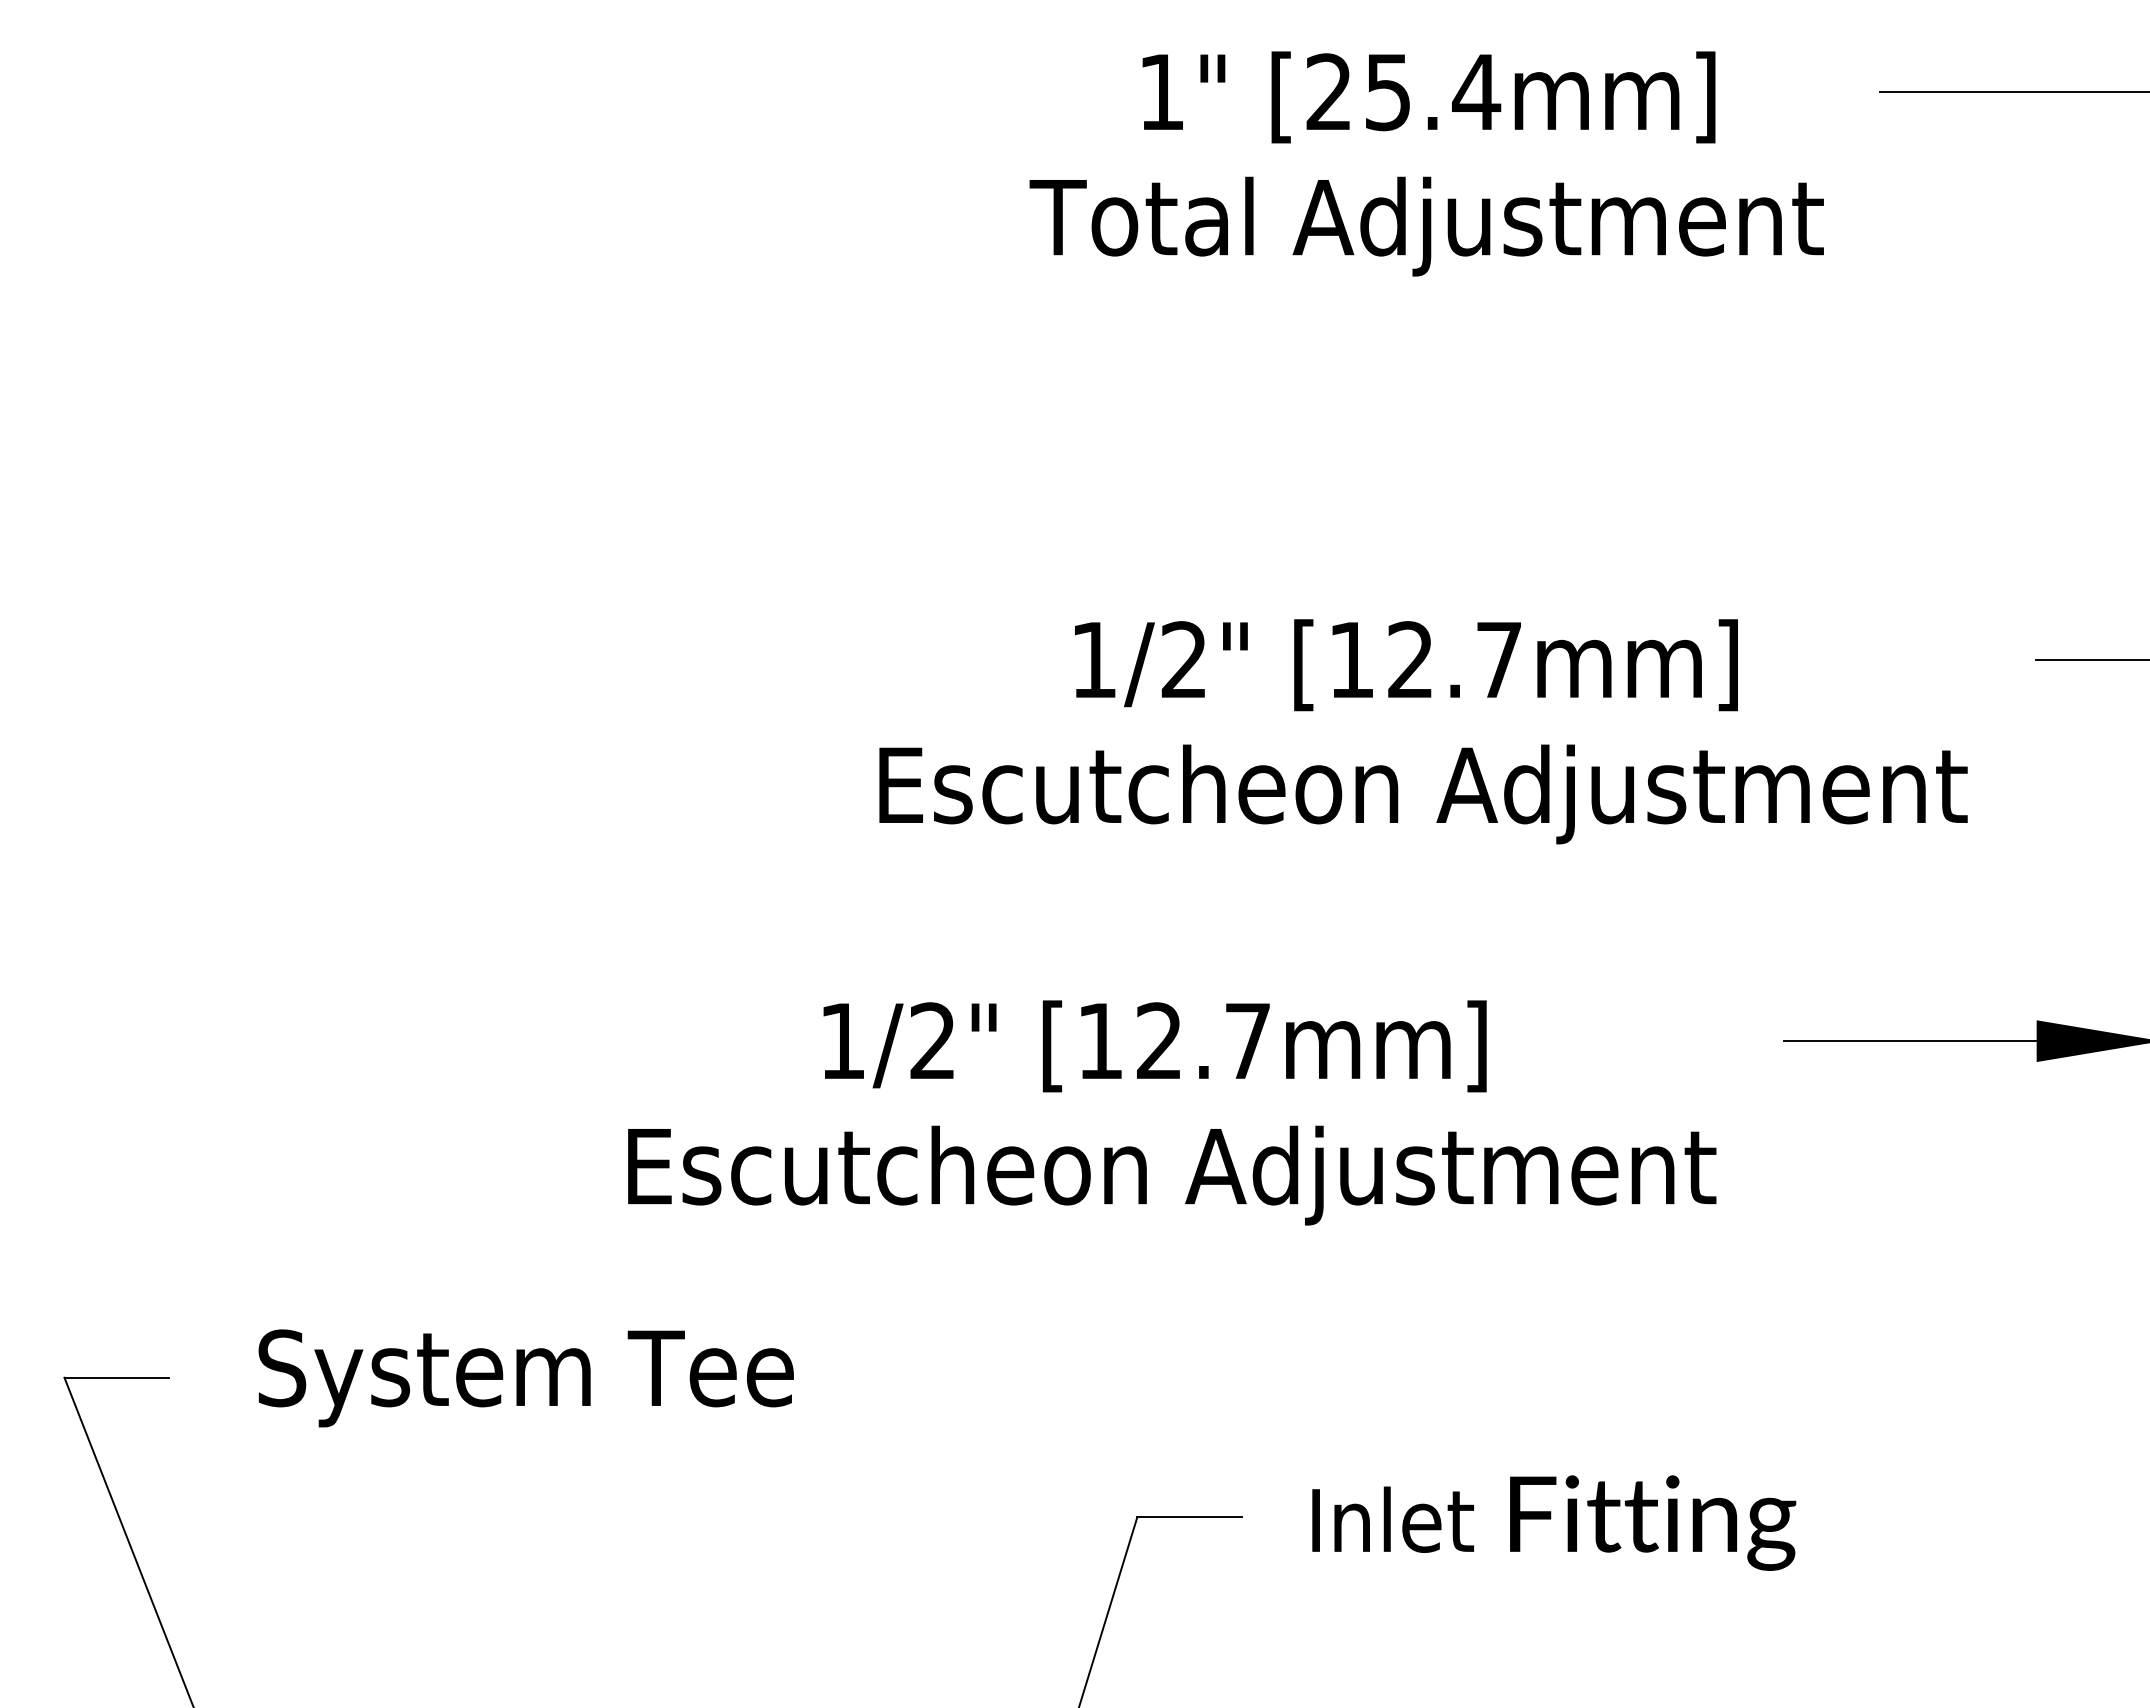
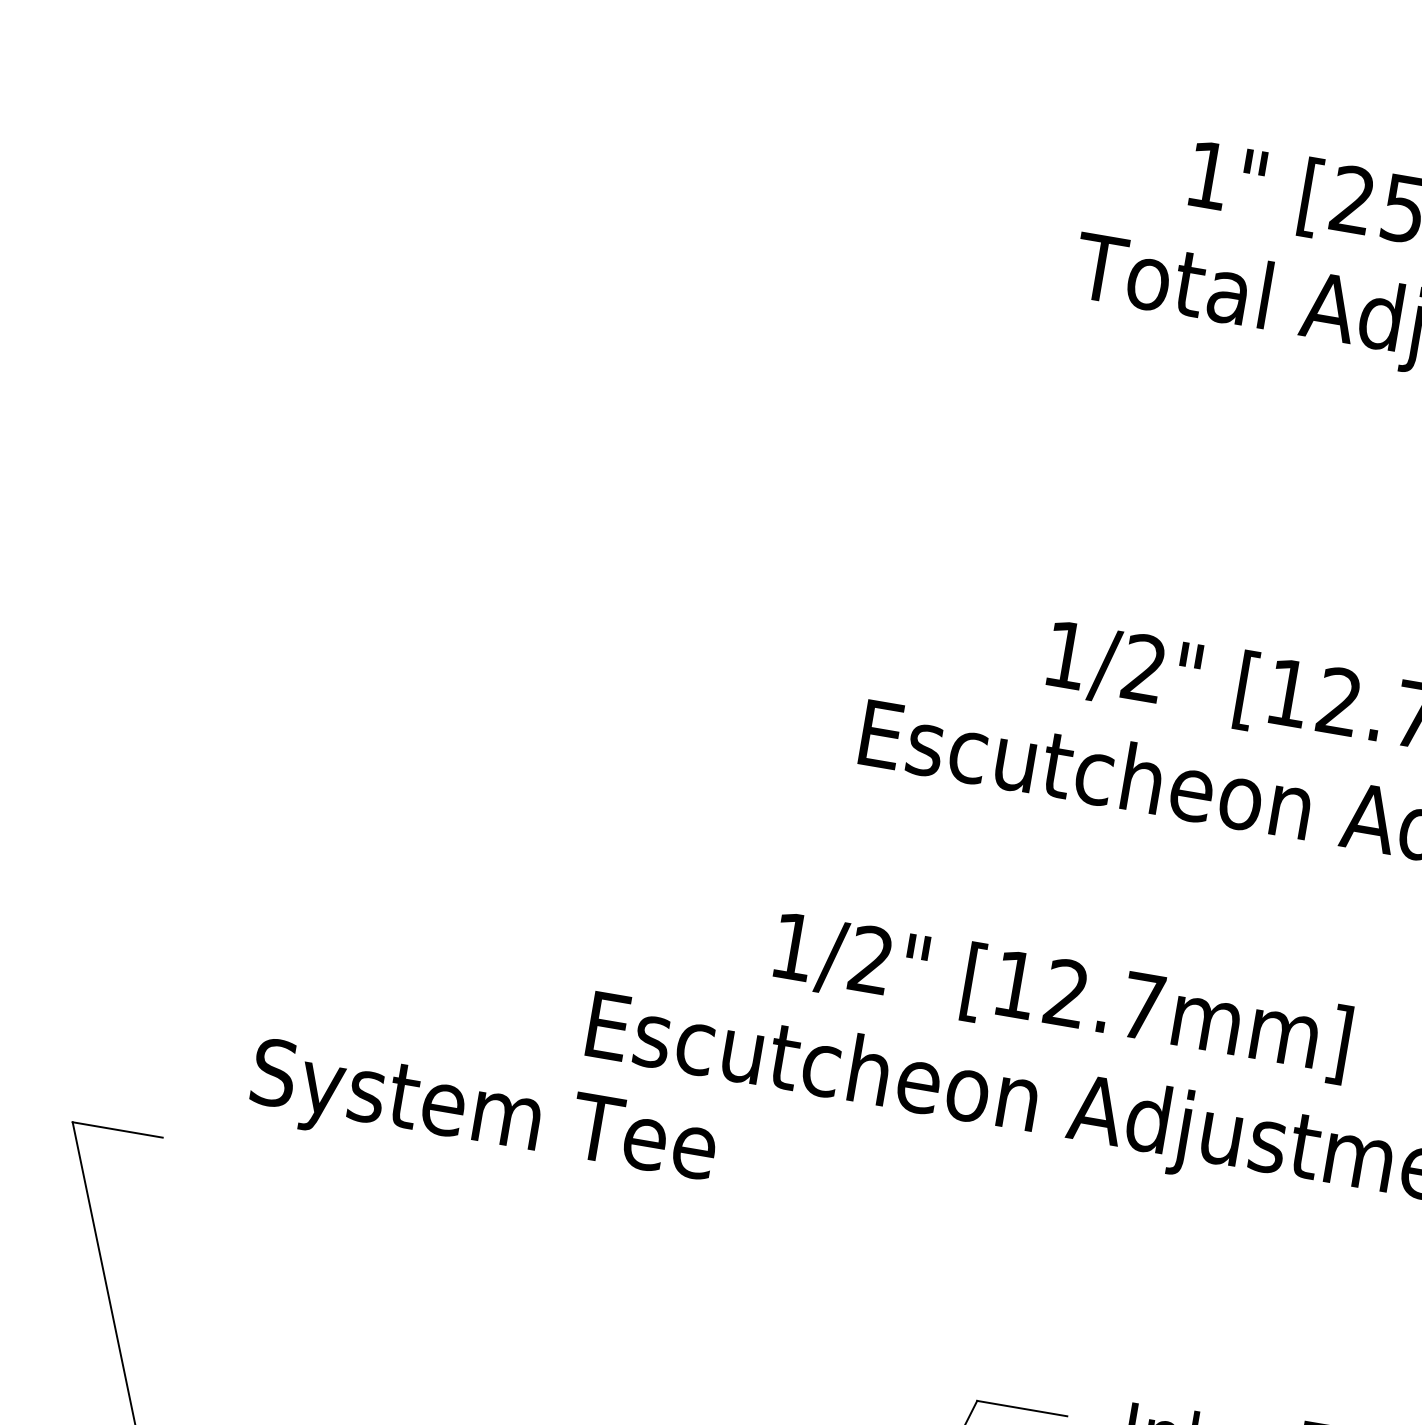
text: (525, 1378) -> (482, 1117), moved

